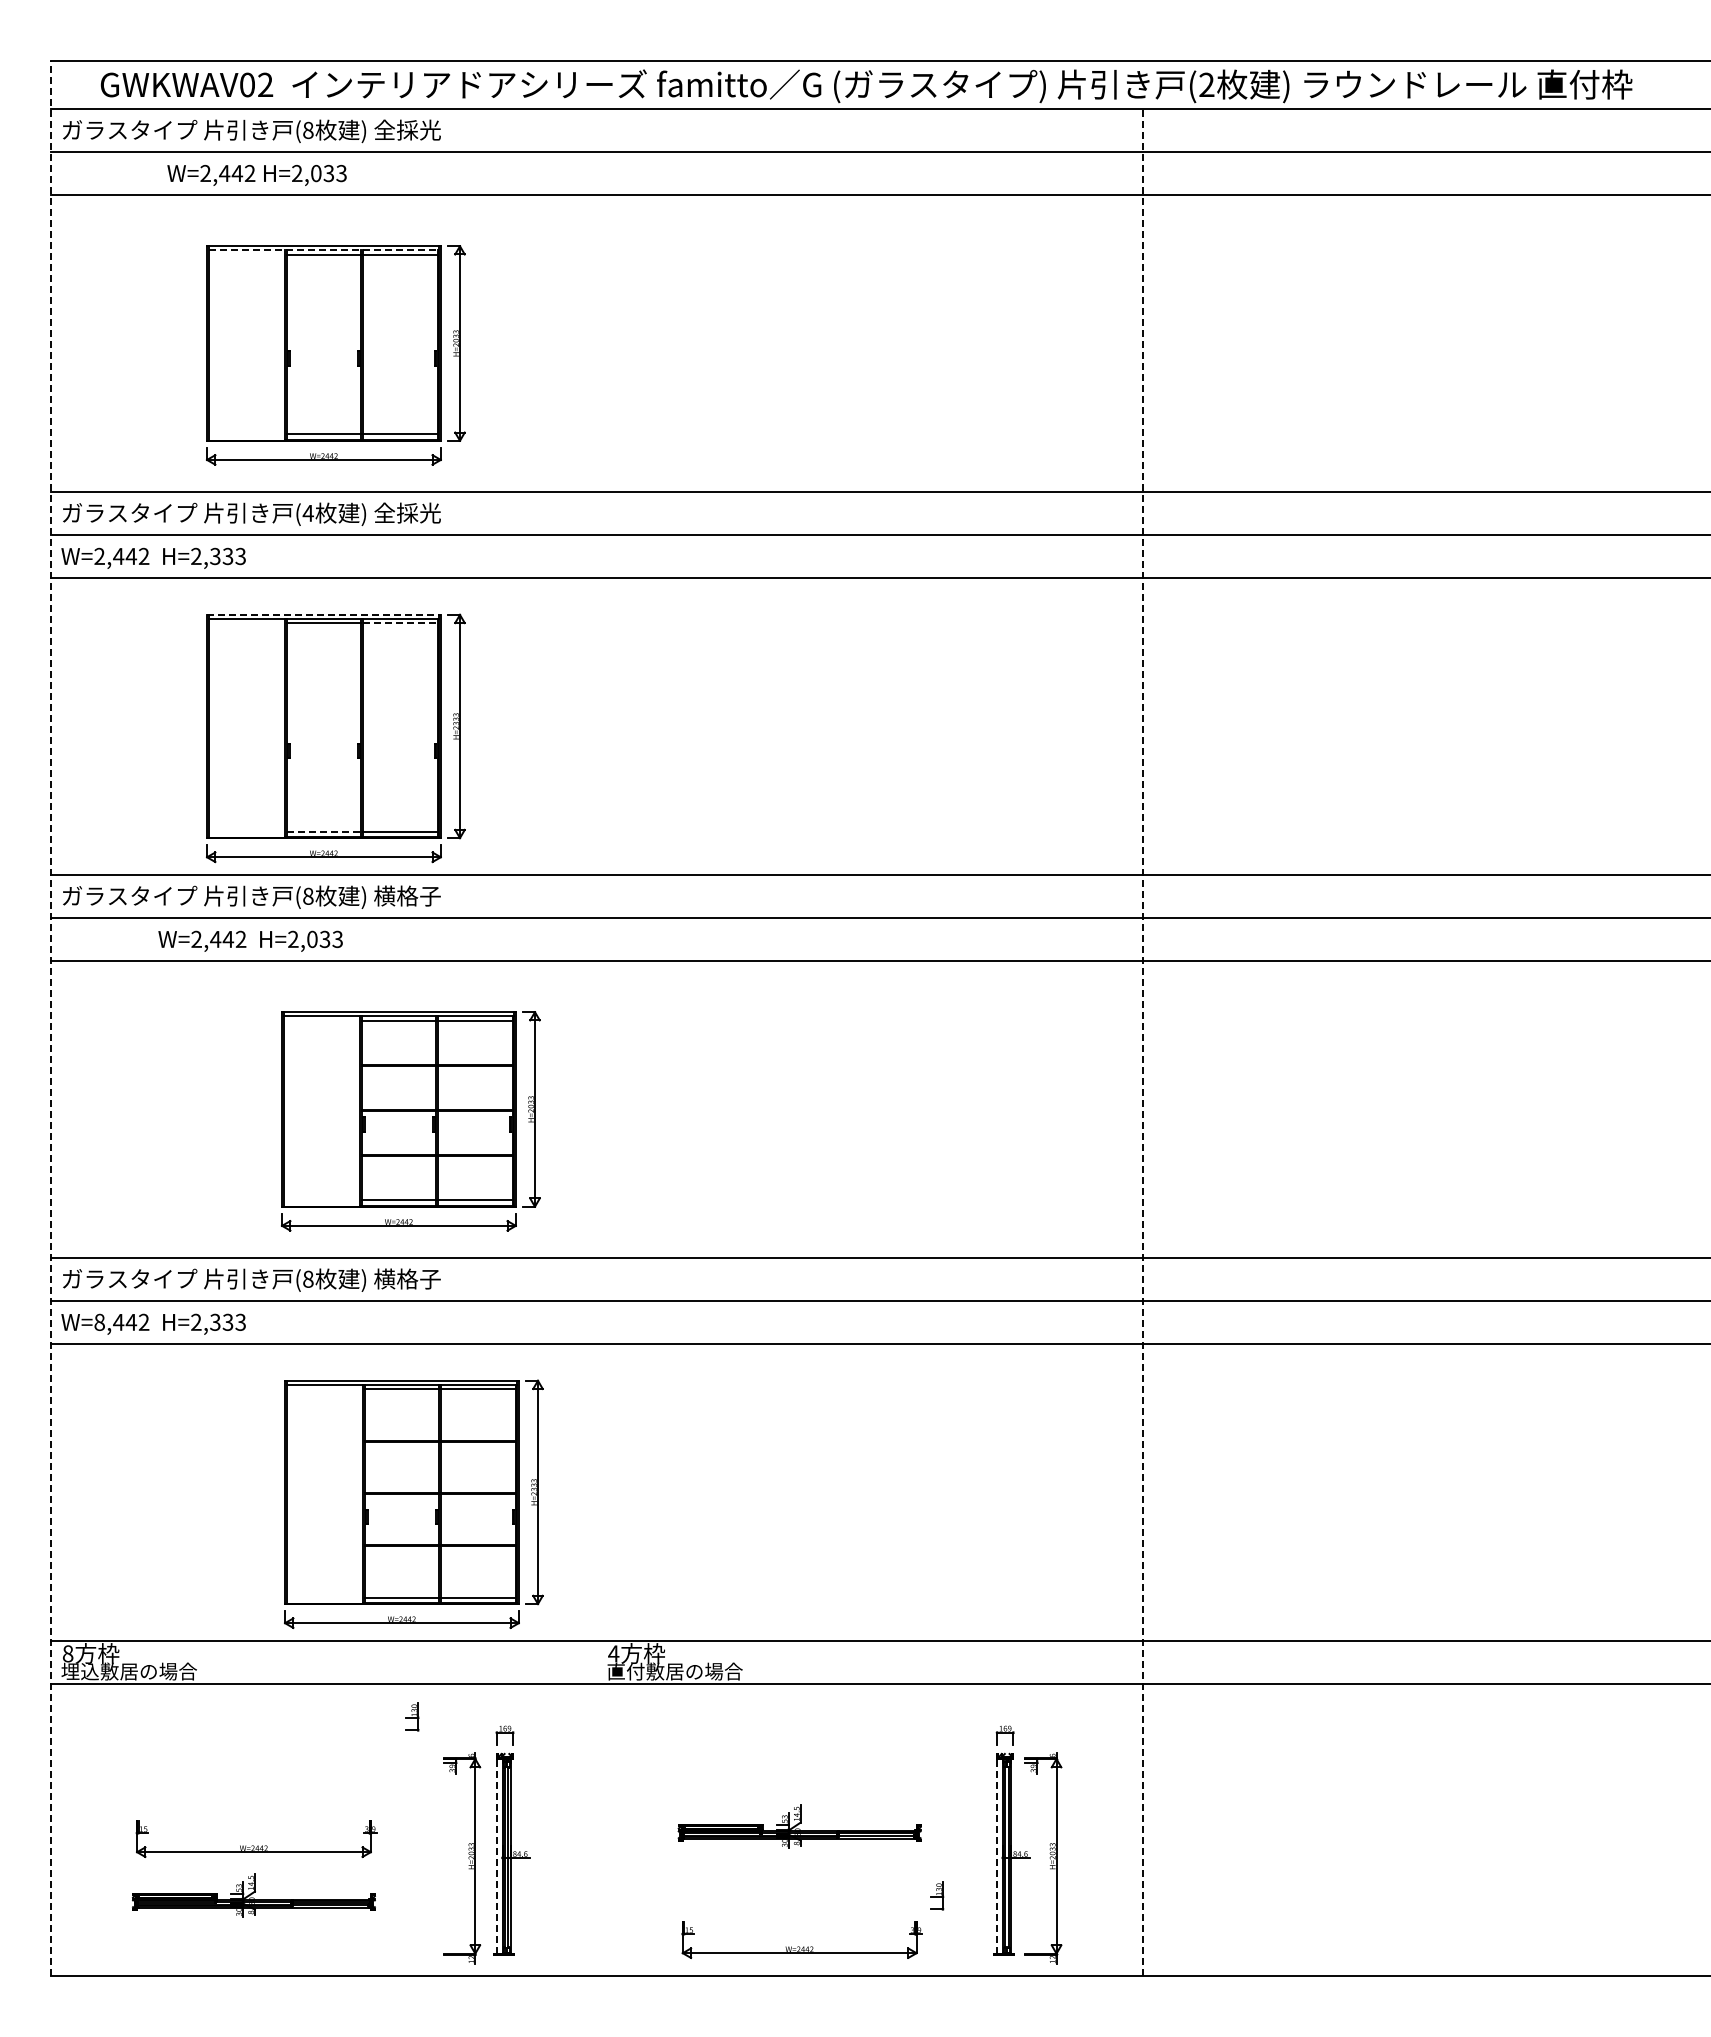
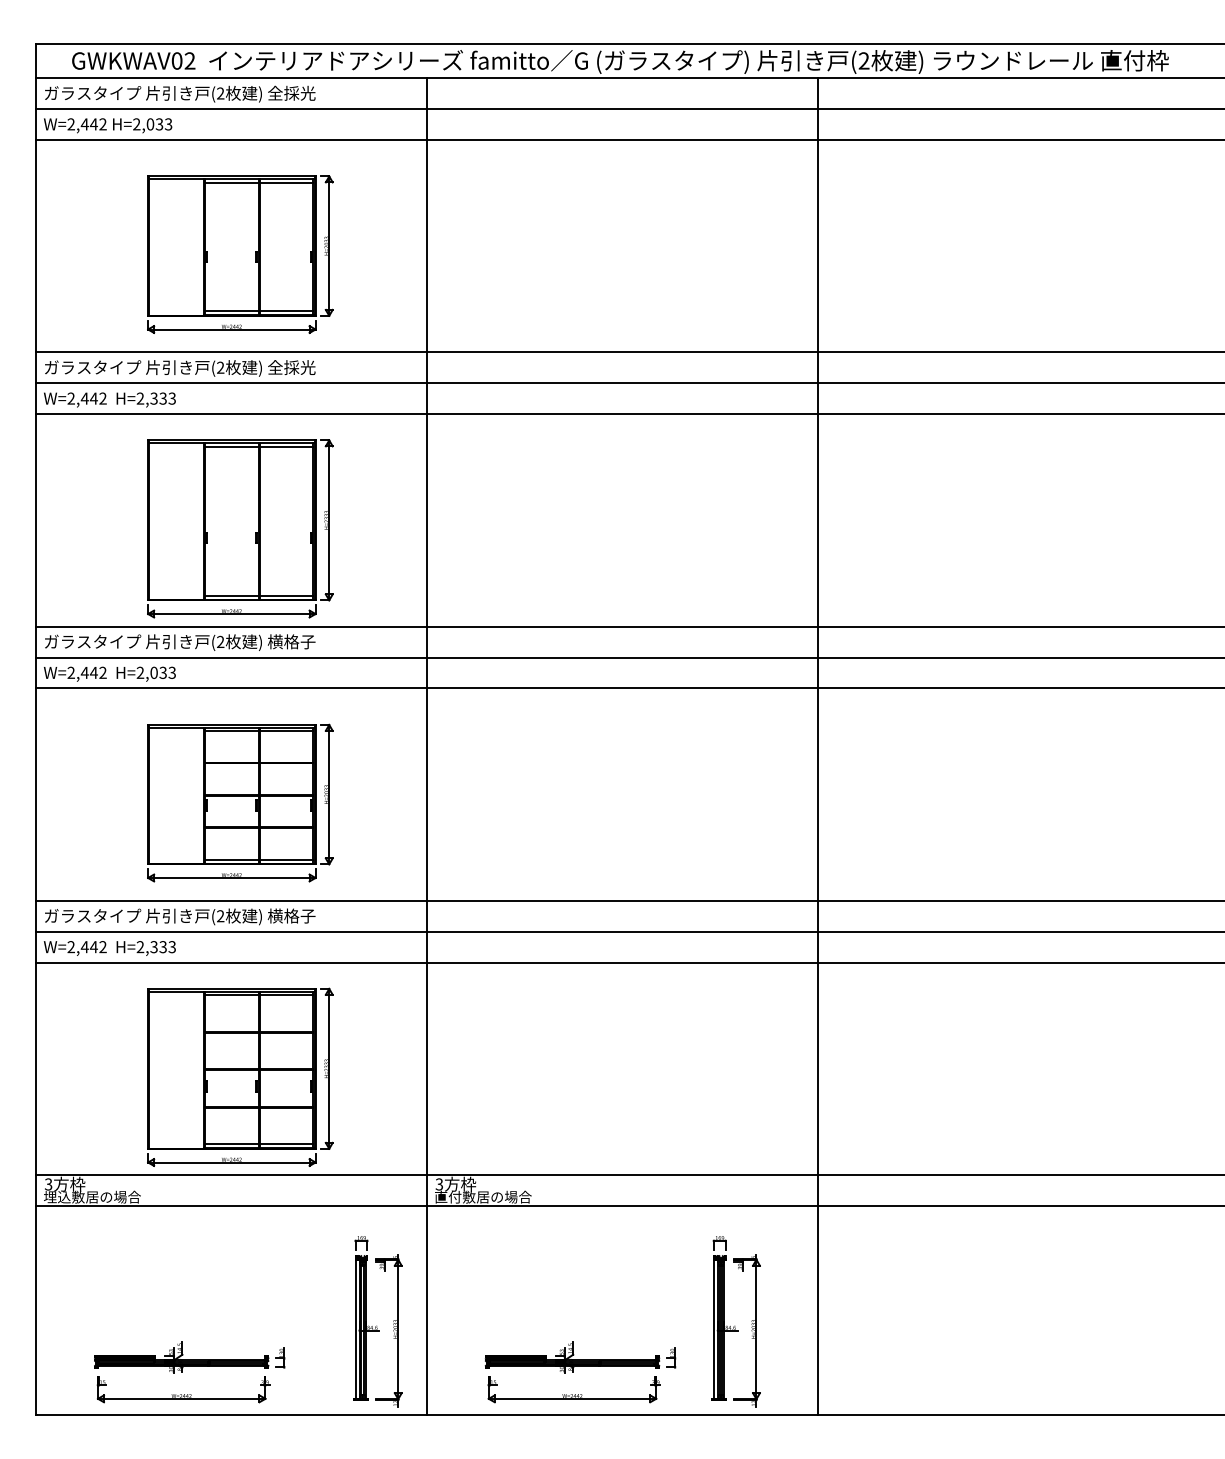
text: (308, 130) -> (220, 93), (8 -> (2
text: (256, 175) -> (107, 125), moved
line: (324, 250) -> (232, 179), dashed -> solid
text: (307, 512) -> (220, 367), (4 -> (2
line: (323, 614) -> (231, 440), dashed -> solid
line: (401, 623) -> (287, 446), dashed -> solid
line: (324, 831) -> (232, 595), dashed -> solid
text: (308, 895) -> (220, 641), (8 -> (2
text: (250, 940) -> (109, 673), moved
line: (51, 1018) -> (36, 729), dashed -> solid
line: (596, 1041) -> (427, 745), added
line: (1142, 1041) -> (818, 745), dashed -> solid
part: (410, 1121) -> (240, 803), moved
text: (308, 1278) -> (220, 915), (8 -> (2
text: (99, 1321) -> (71, 946), W=8,442 -> W=2,442
part: (413, 1503) -> (240, 1076), moved
text: (67, 1653) -> (48, 1184), 8 -> 3
text: (613, 1653) -> (439, 1184), 4 -> 3
part: (412, 1716) -> (280, 1357), moved
part: (799, 1826) -> (572, 1357), moved
part: (257, 1845) -> (184, 1394), moved
line: (496, 1855) -> (355, 1328), dashed -> solid
line: (997, 1855) -> (714, 1328), dashed -> solid
part: (462, 1858) -> (389, 1331), moved

